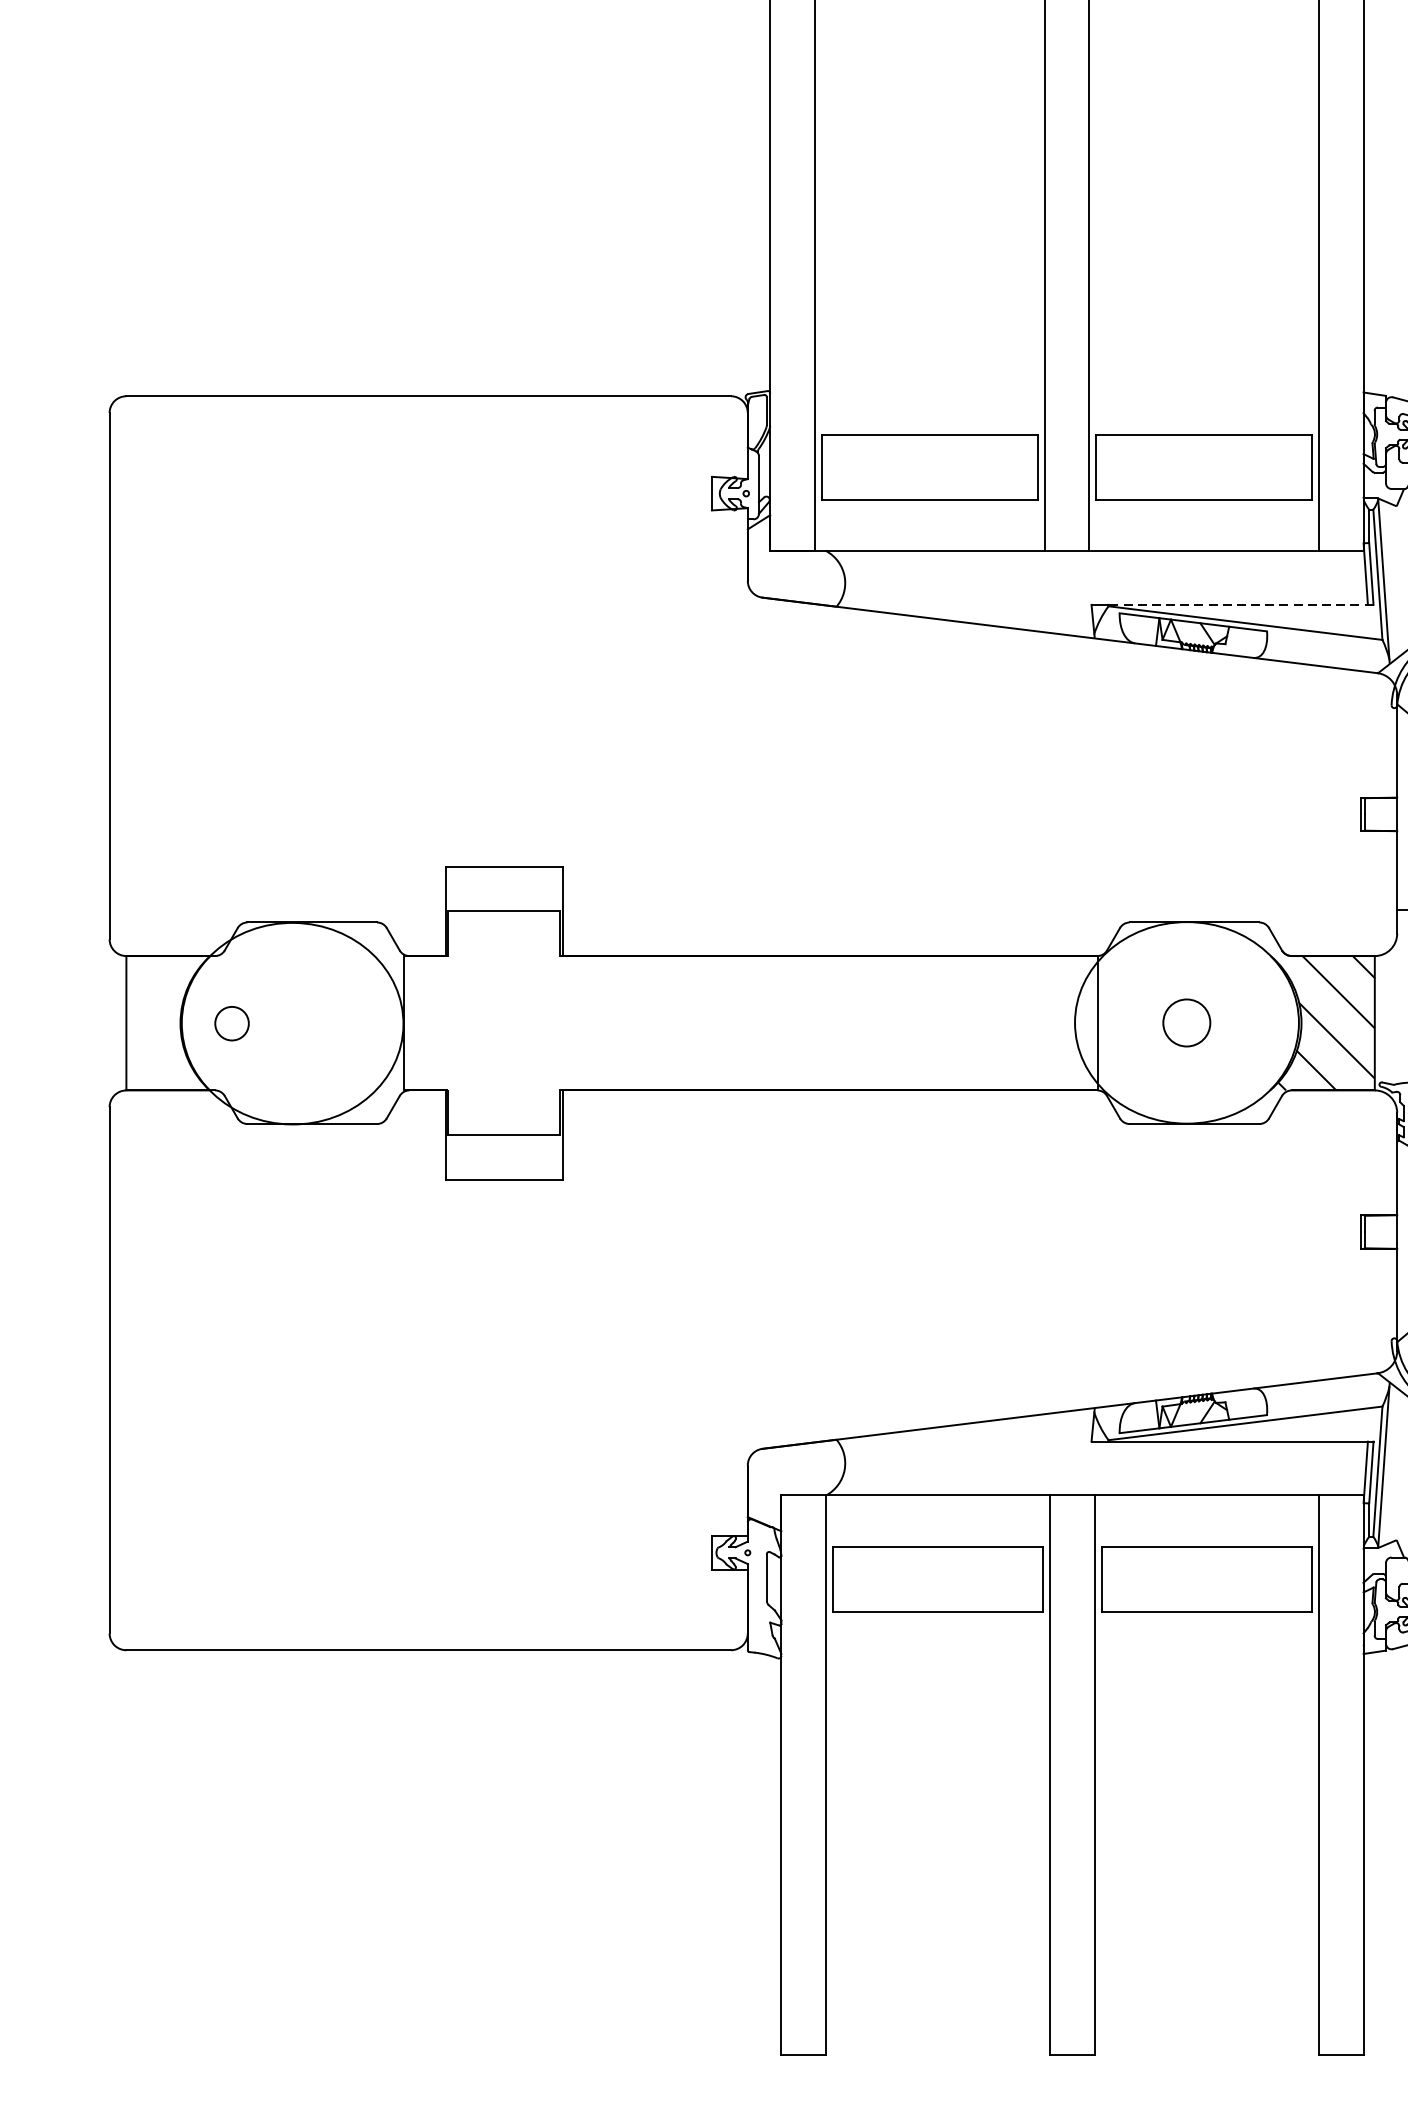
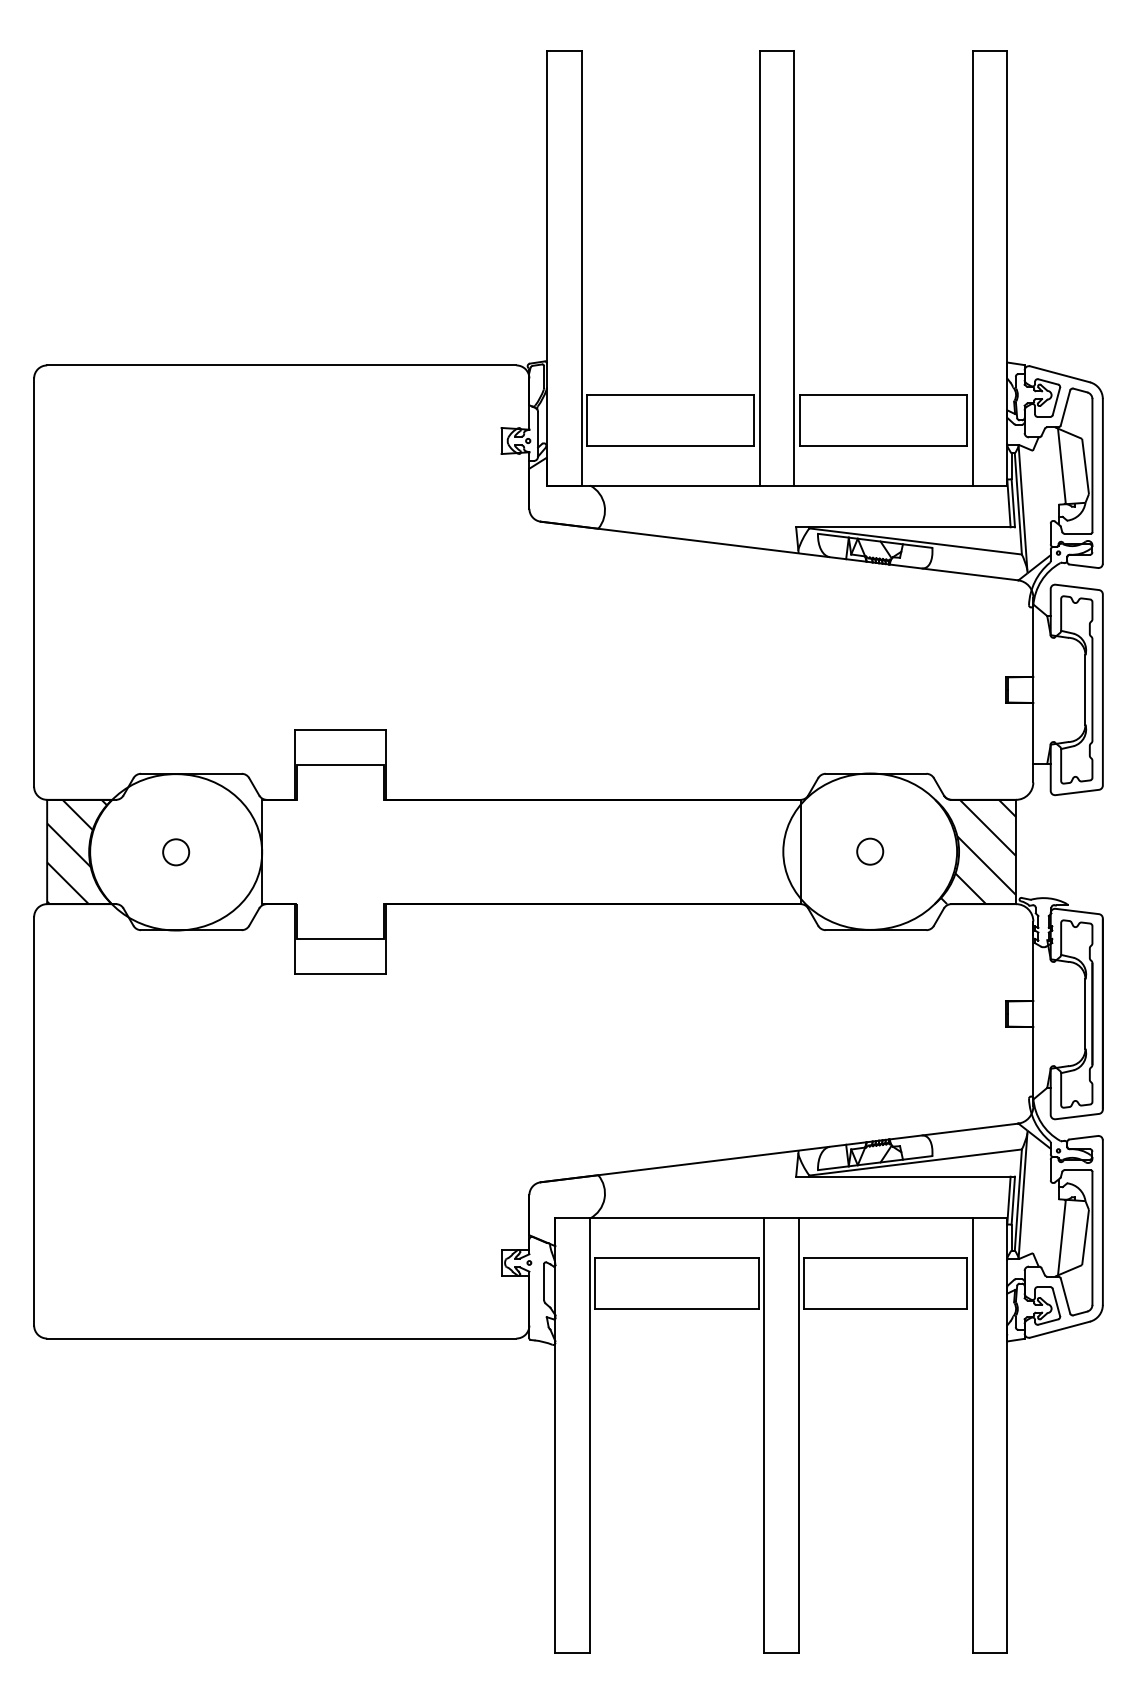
line: (1241, 605) -> (912, 527), dashed -> solid
hatch: (164, 1022) -> (76, 851), added
circle: (1187, 1022) -> (870, 851), size x0.71
circle: (232, 1023) -> (176, 852), moved

